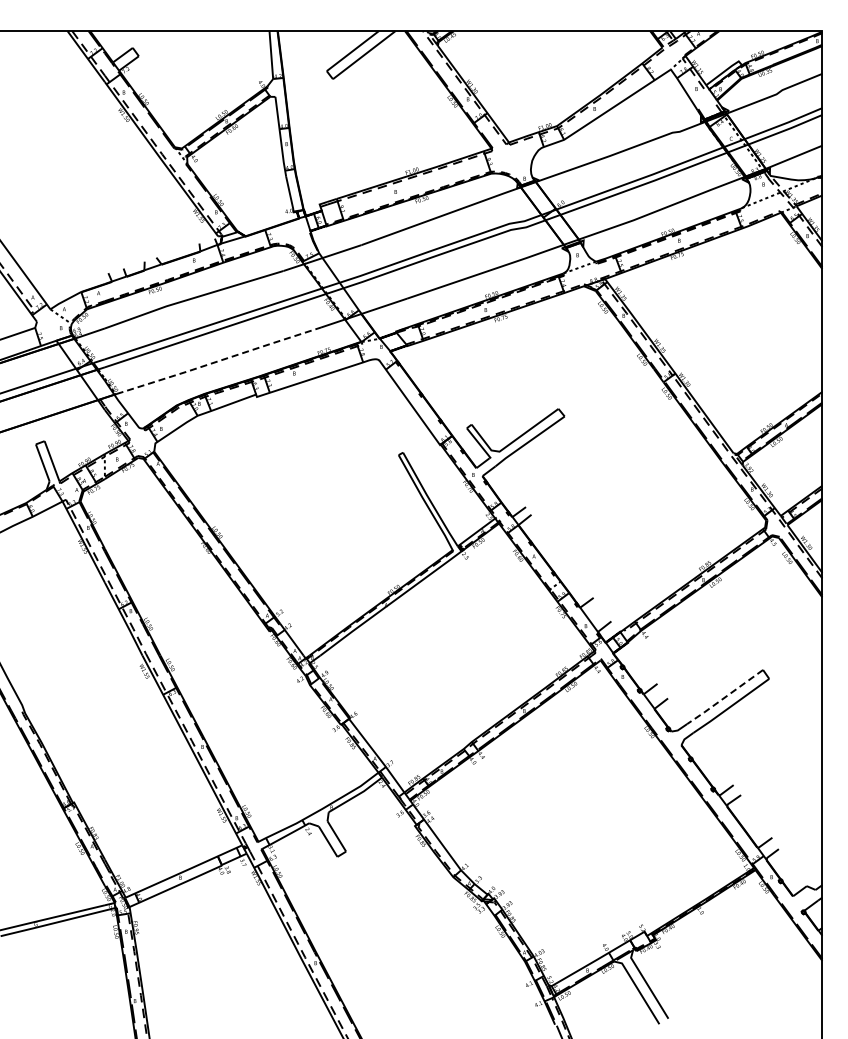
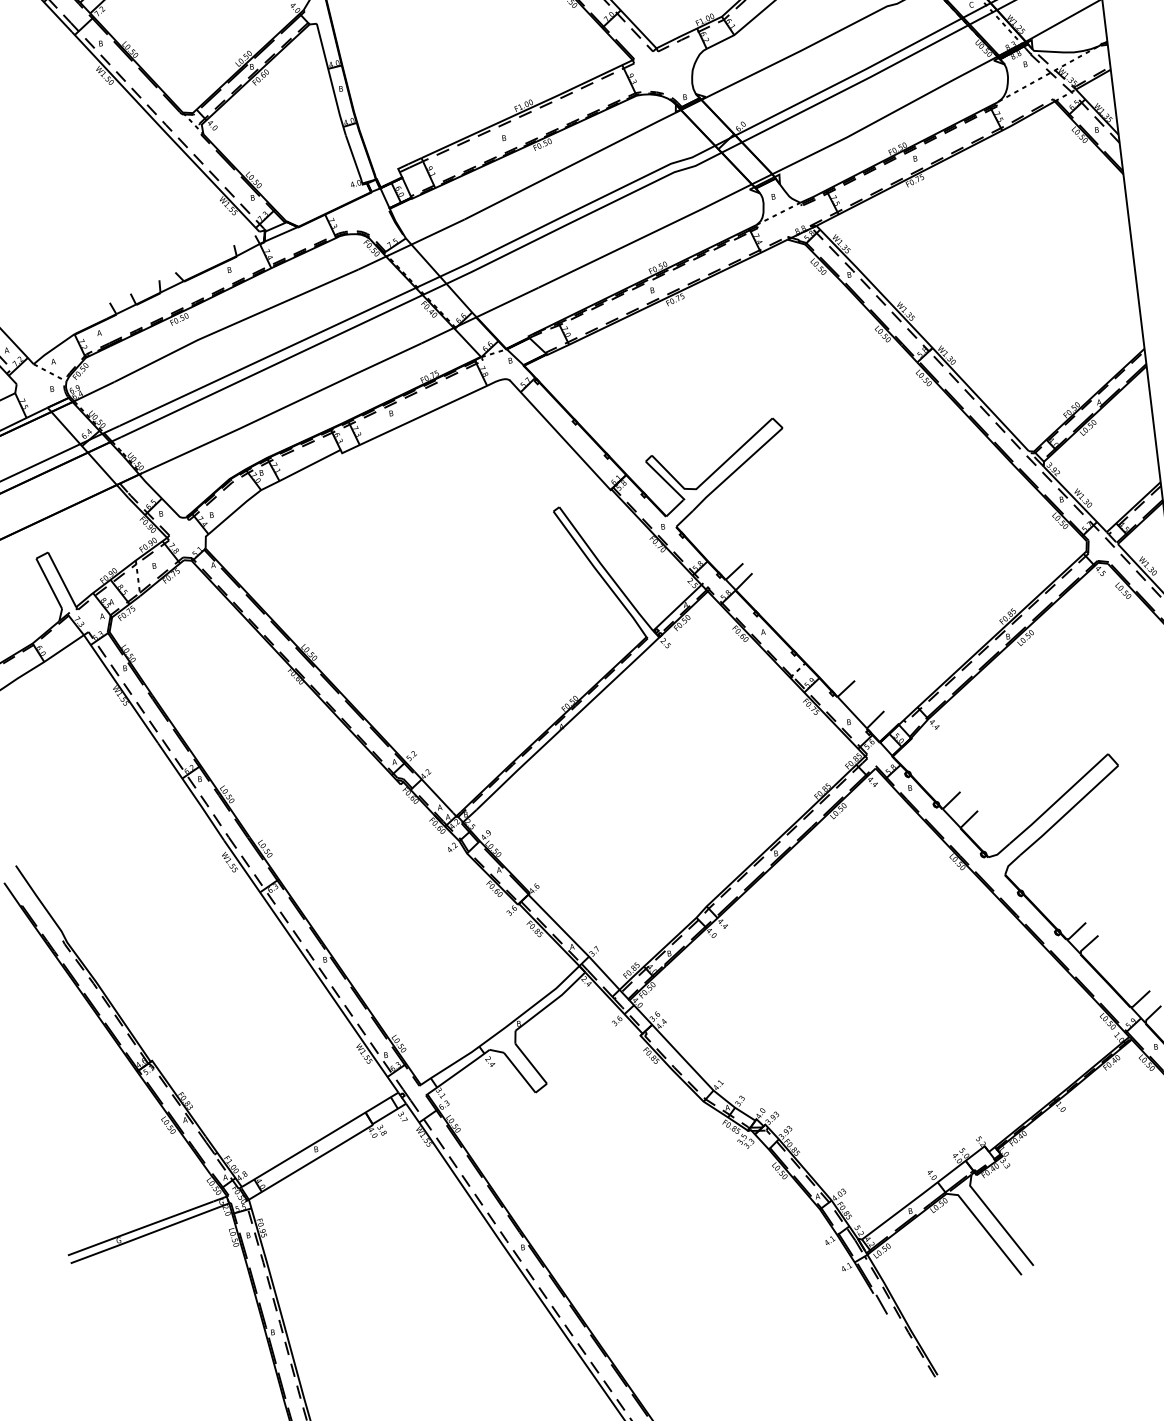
line: (218, 361) -> (281, 409), dashed -> solid
line: (724, 697) -> (1058, 799), dashed -> solid

